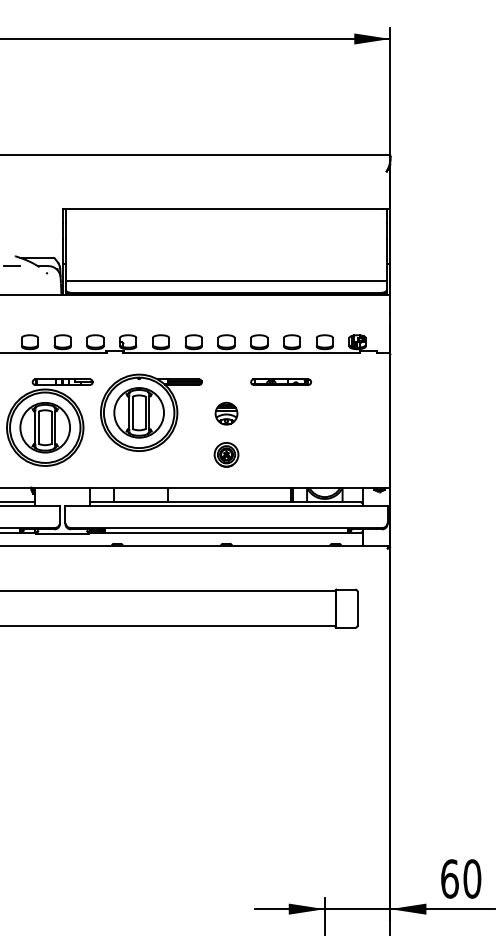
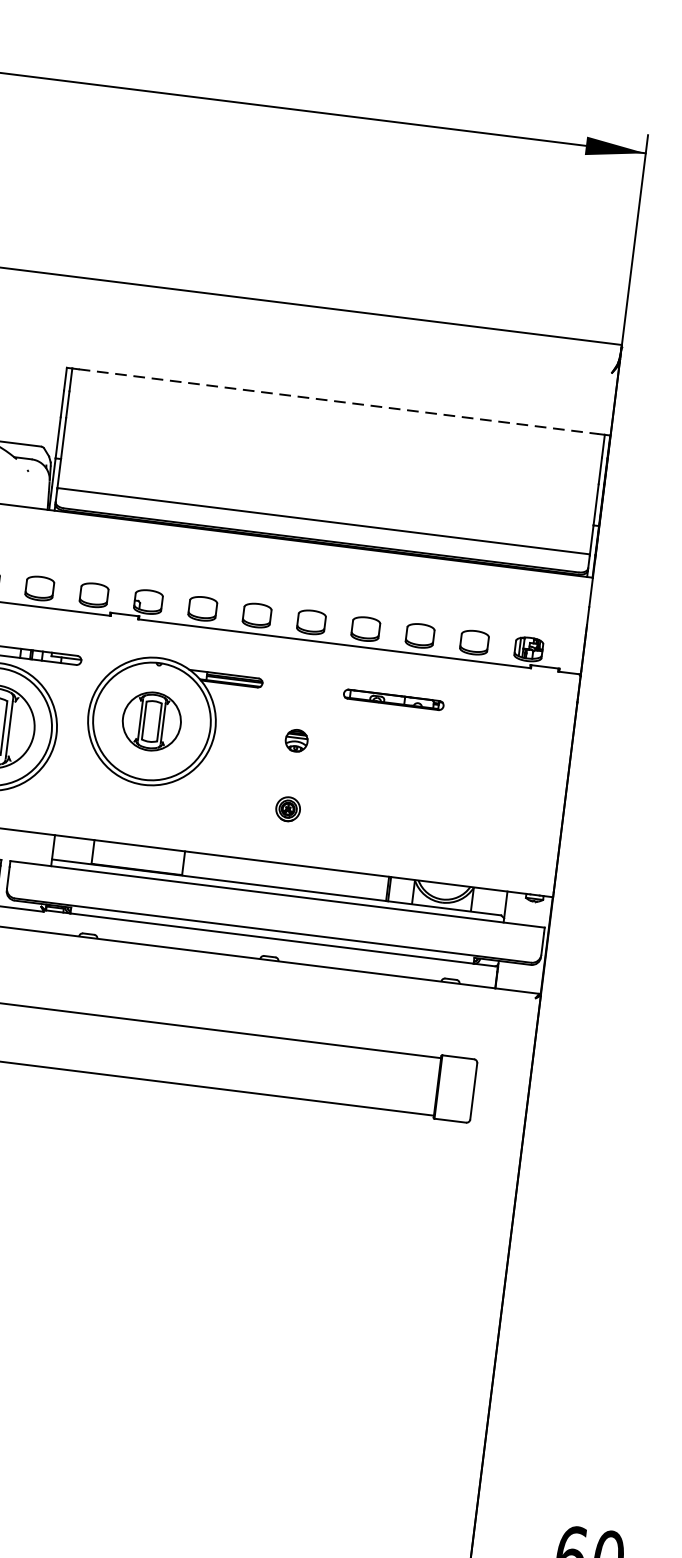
line: (226, 209) -> (338, 402), solid -> dashed
part: (138, 412) -> (150, 720), size x0.7
part: (226, 413) -> (296, 740), size x0.6
part: (226, 454) -> (288, 808), size x0.6

